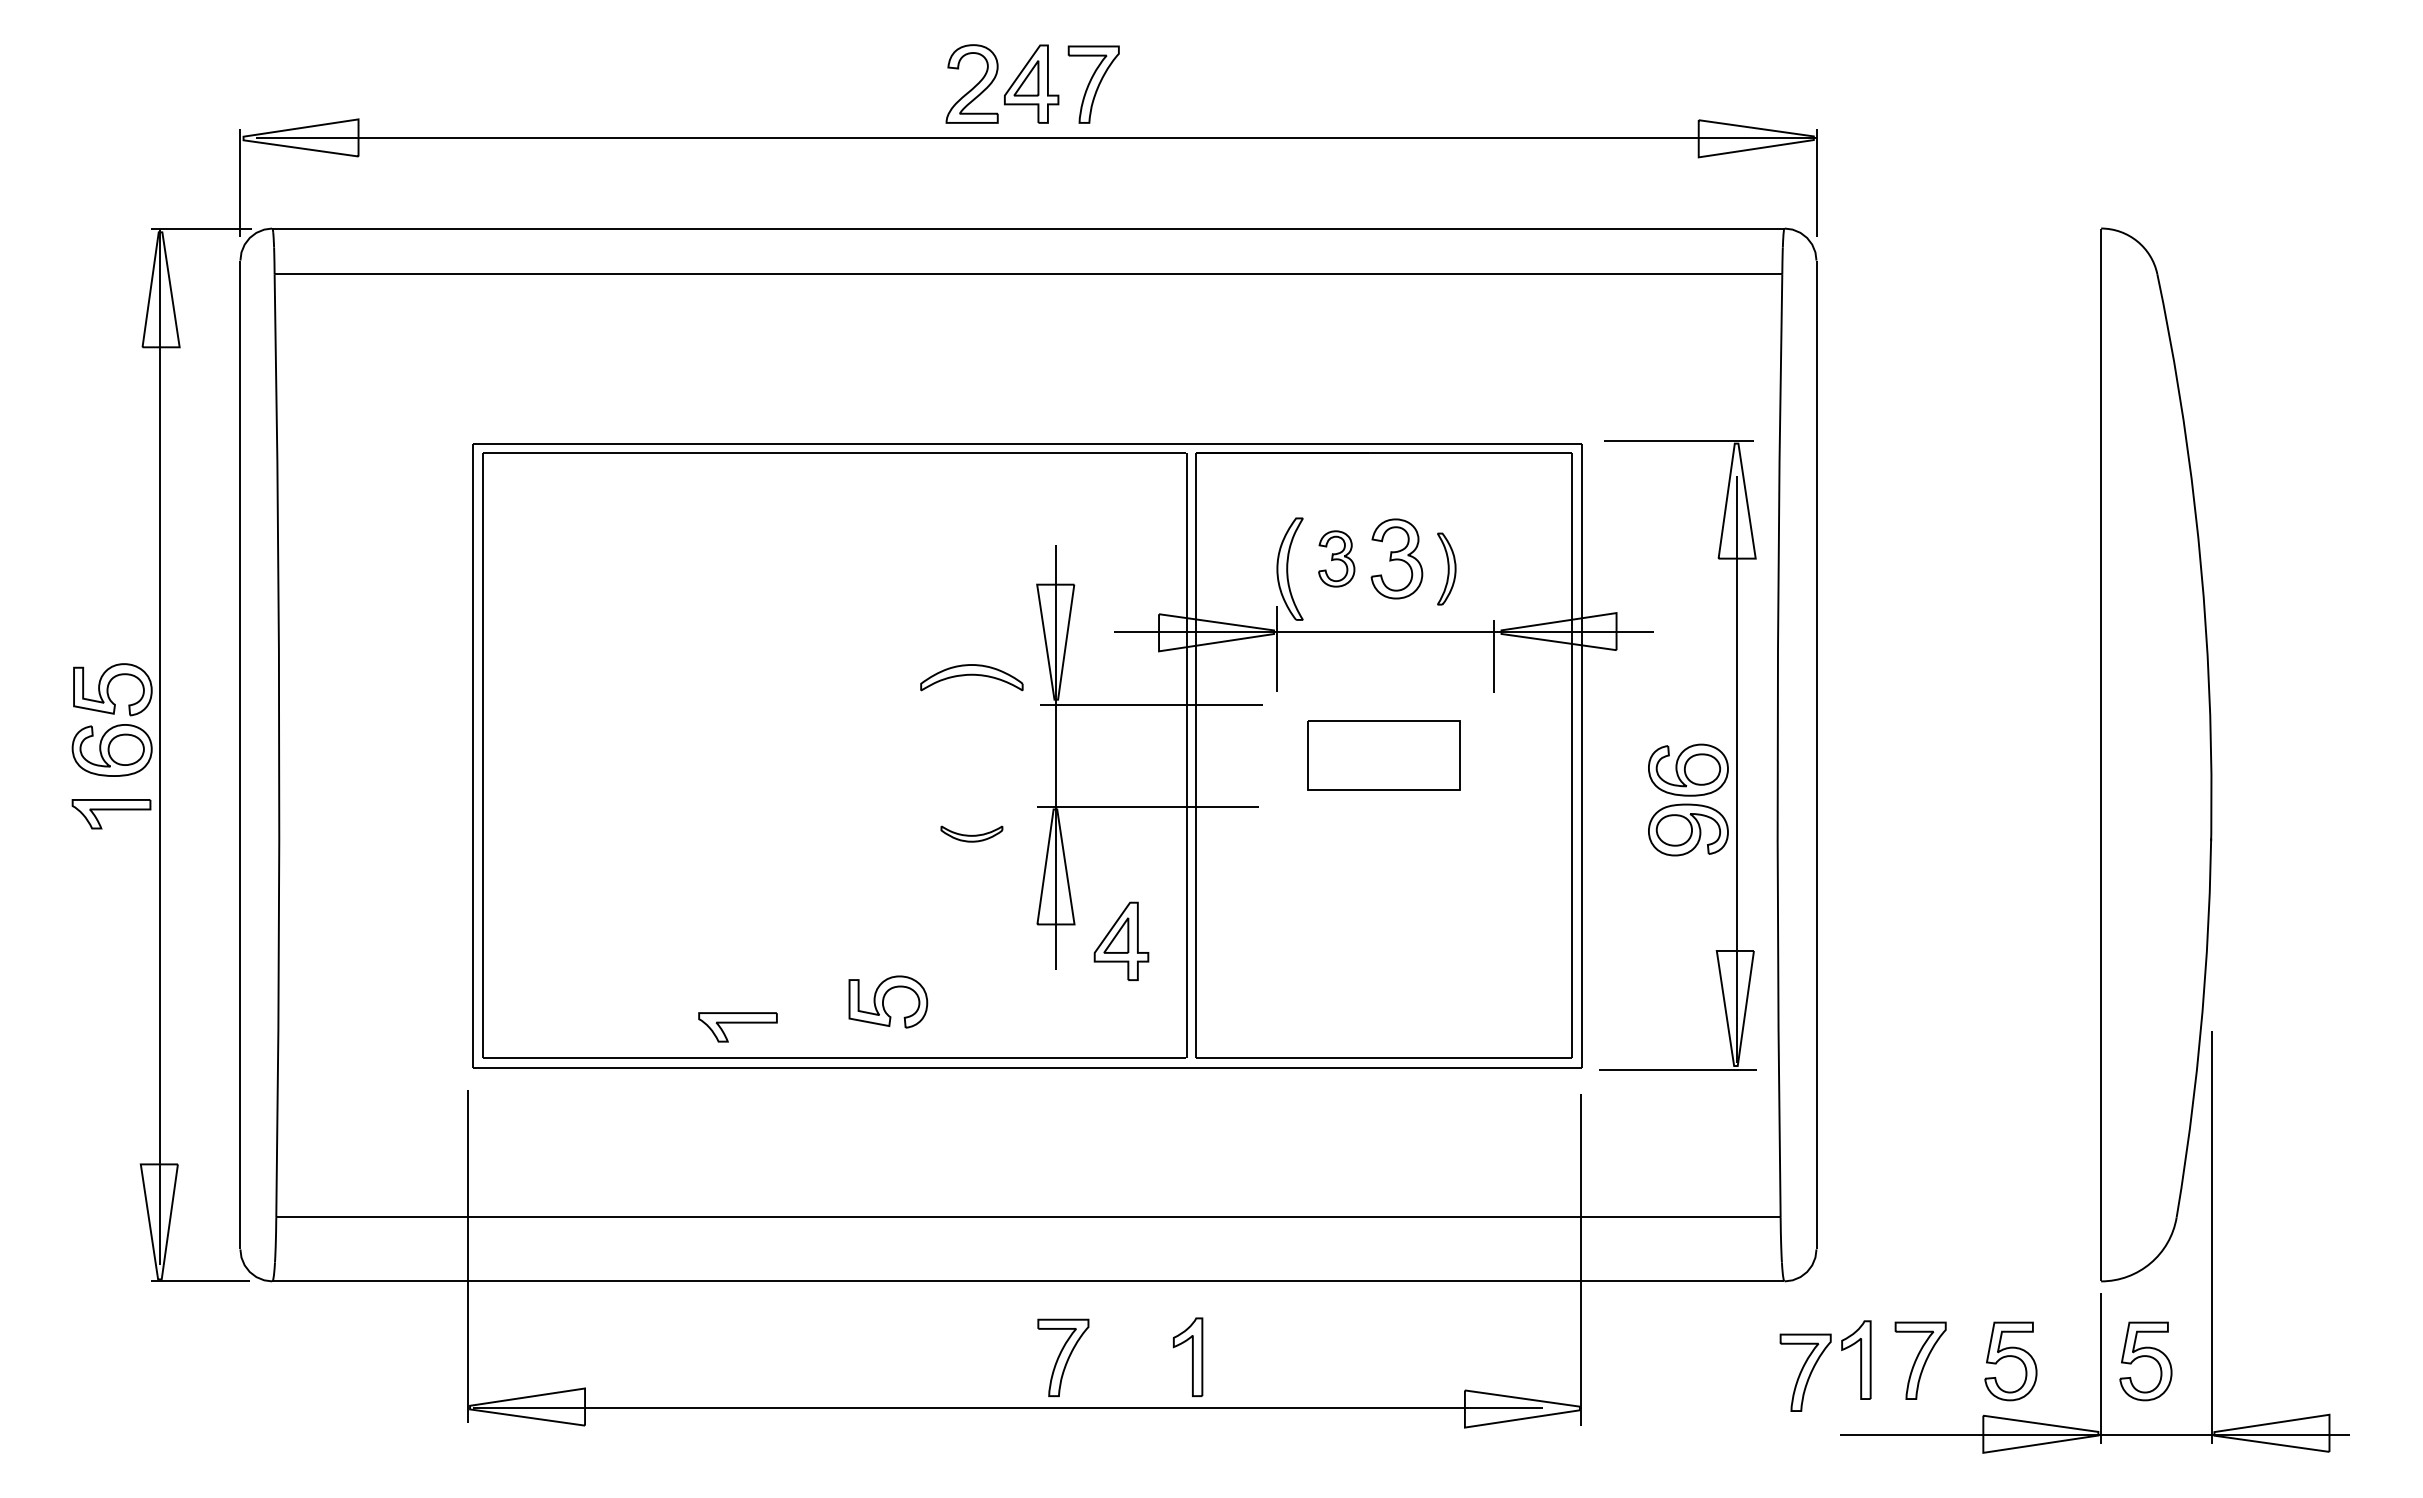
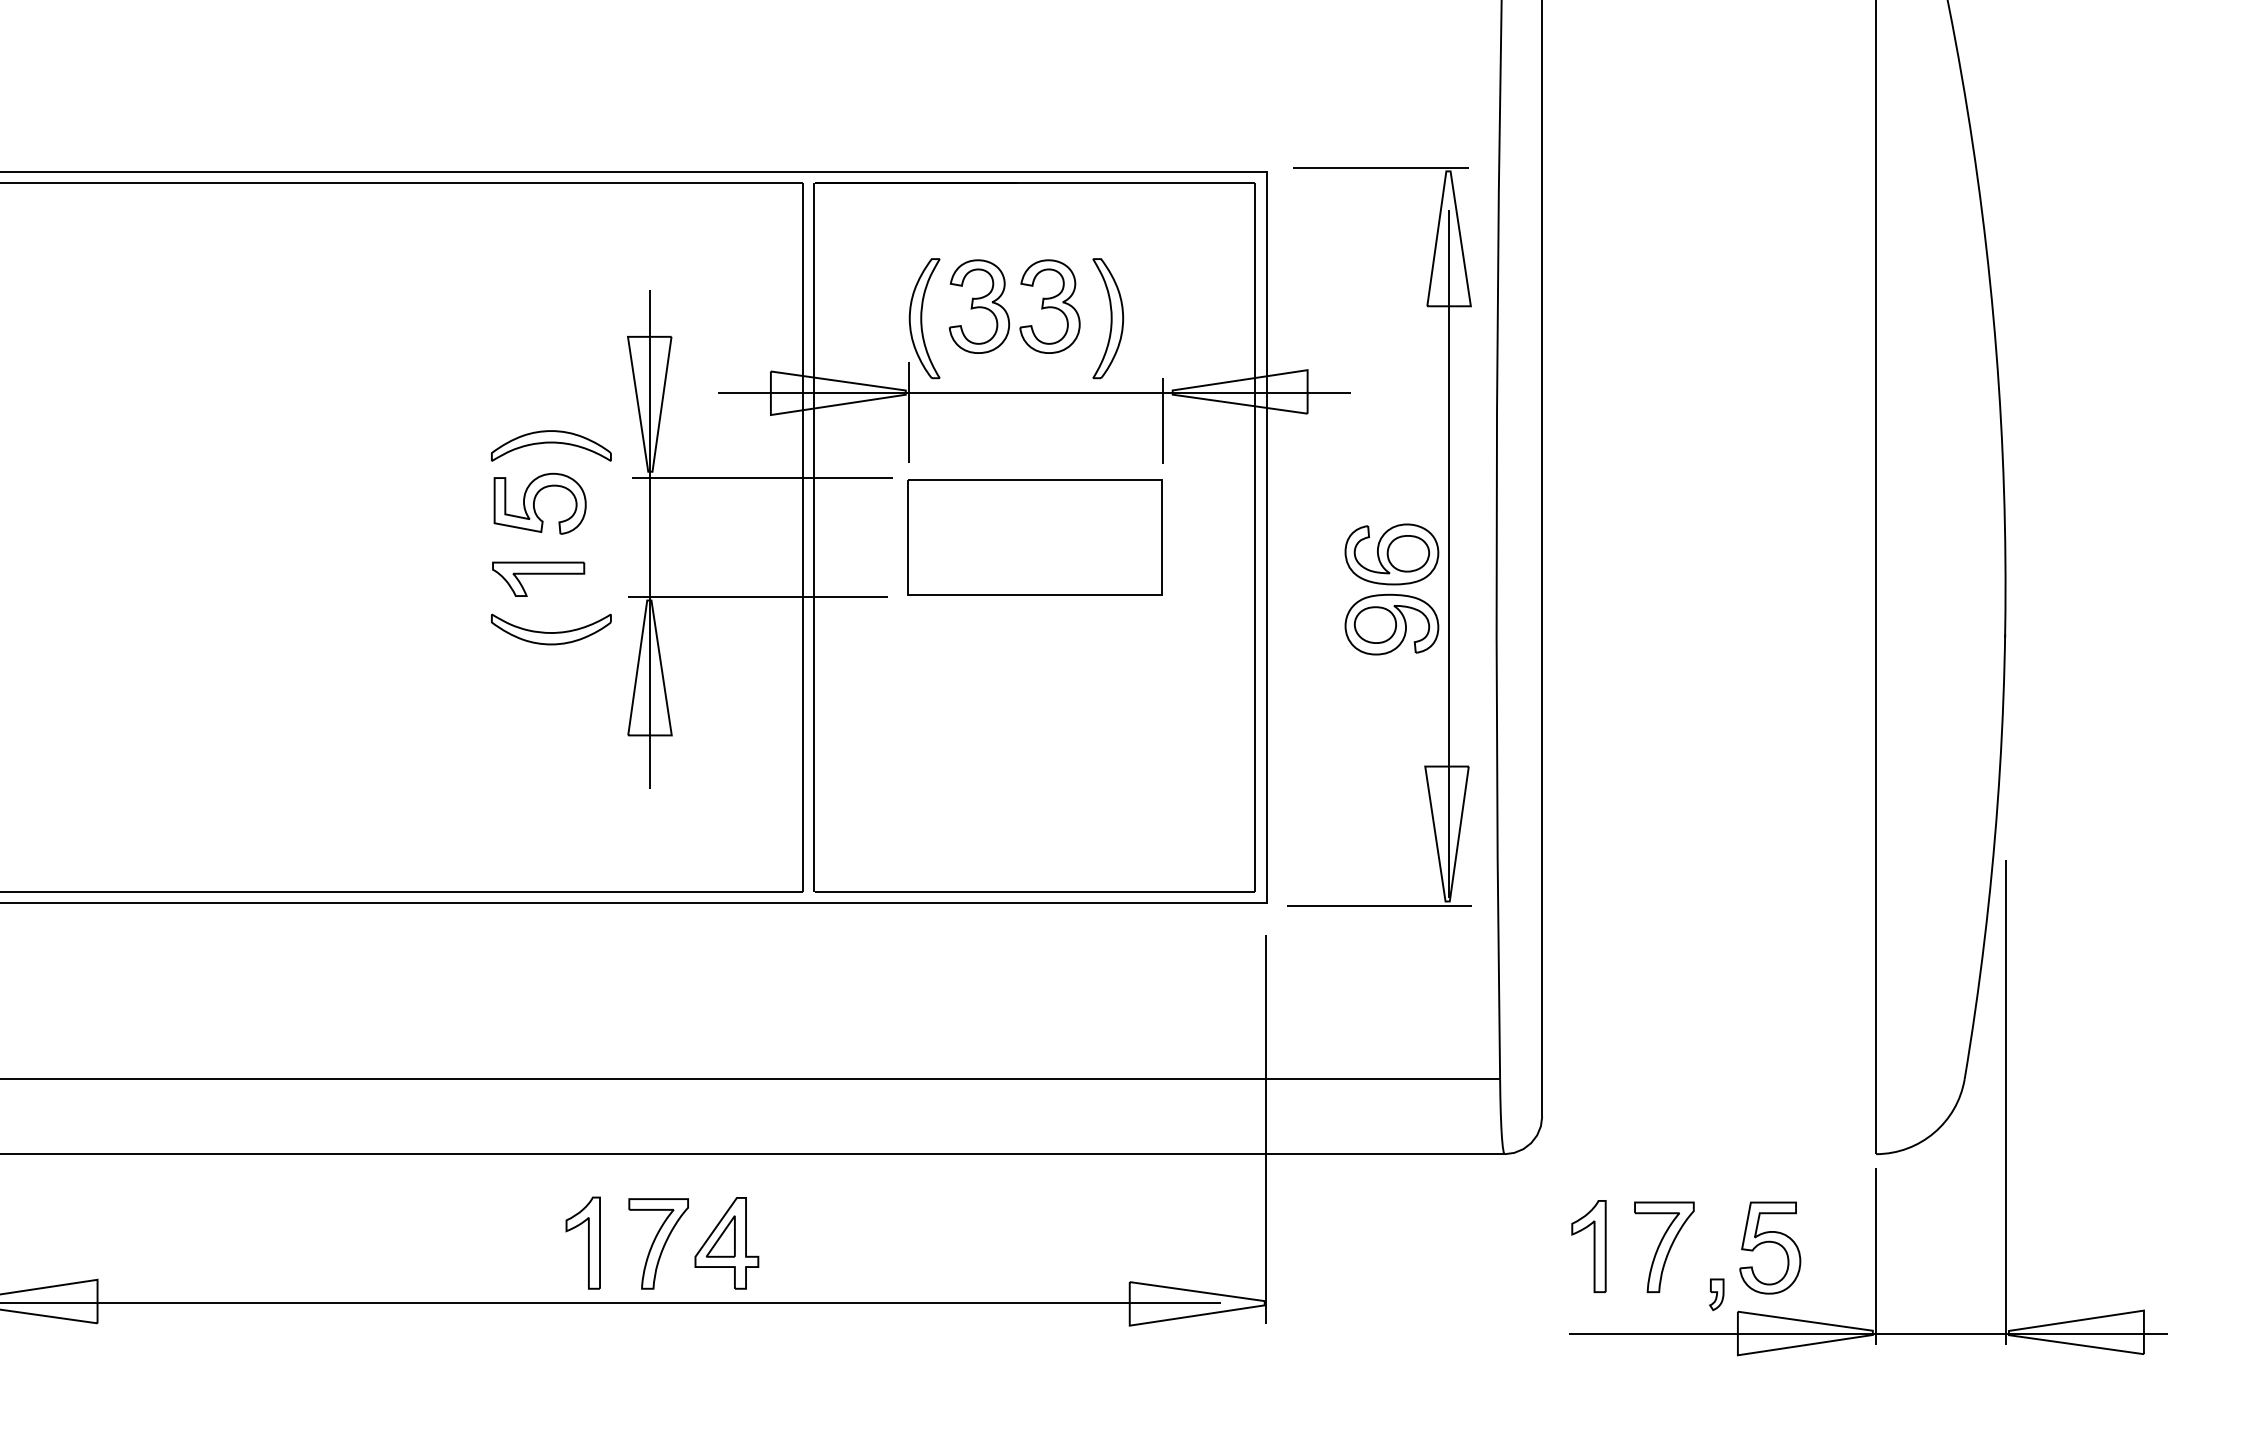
part: (1336, 558) -> (979, 306), size x1.43
part: (1446, 568) -> (1108, 317), size x1.43
part: (1384, 755) -> (1035, 537), size x1.43
part: (971, 833) -> (550, 628), size x1.67
part: (1121, 940) -> (726, 1242), moved
part: (888, 1001) -> (540, 503), moved
part: (737, 1027) -> (538, 579), moved
part: (1188, 1356) -> (583, 1242), moved
part: (2145, 1361) -> (1928, 1248), removed
part: (1805, 1372) -> (1529, 1261), removed
part: (1964, 1401) -> (1715, 1295), added

